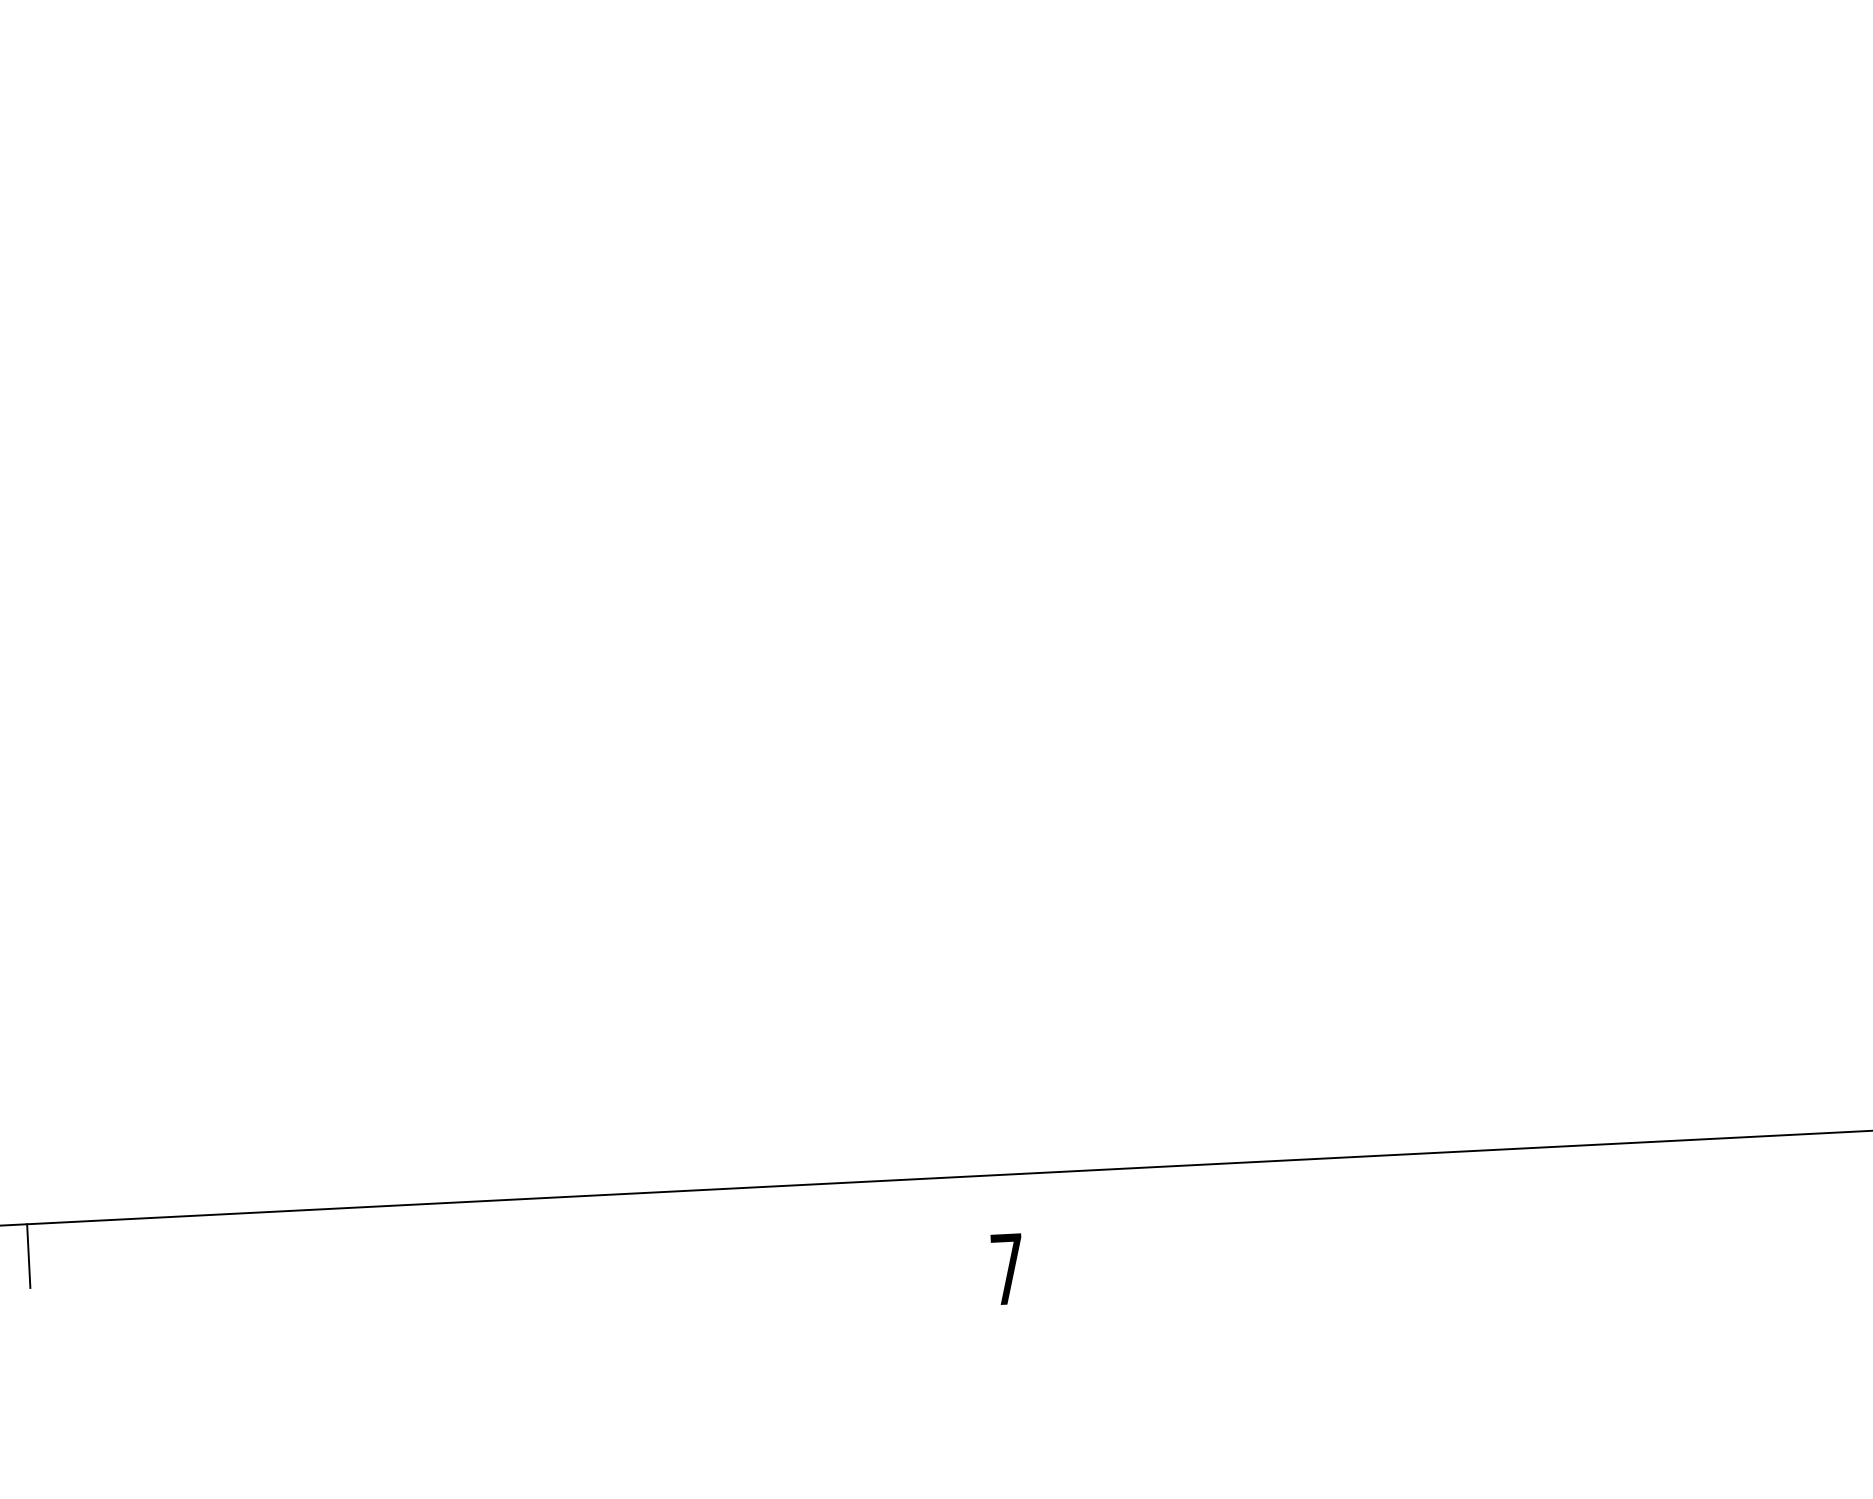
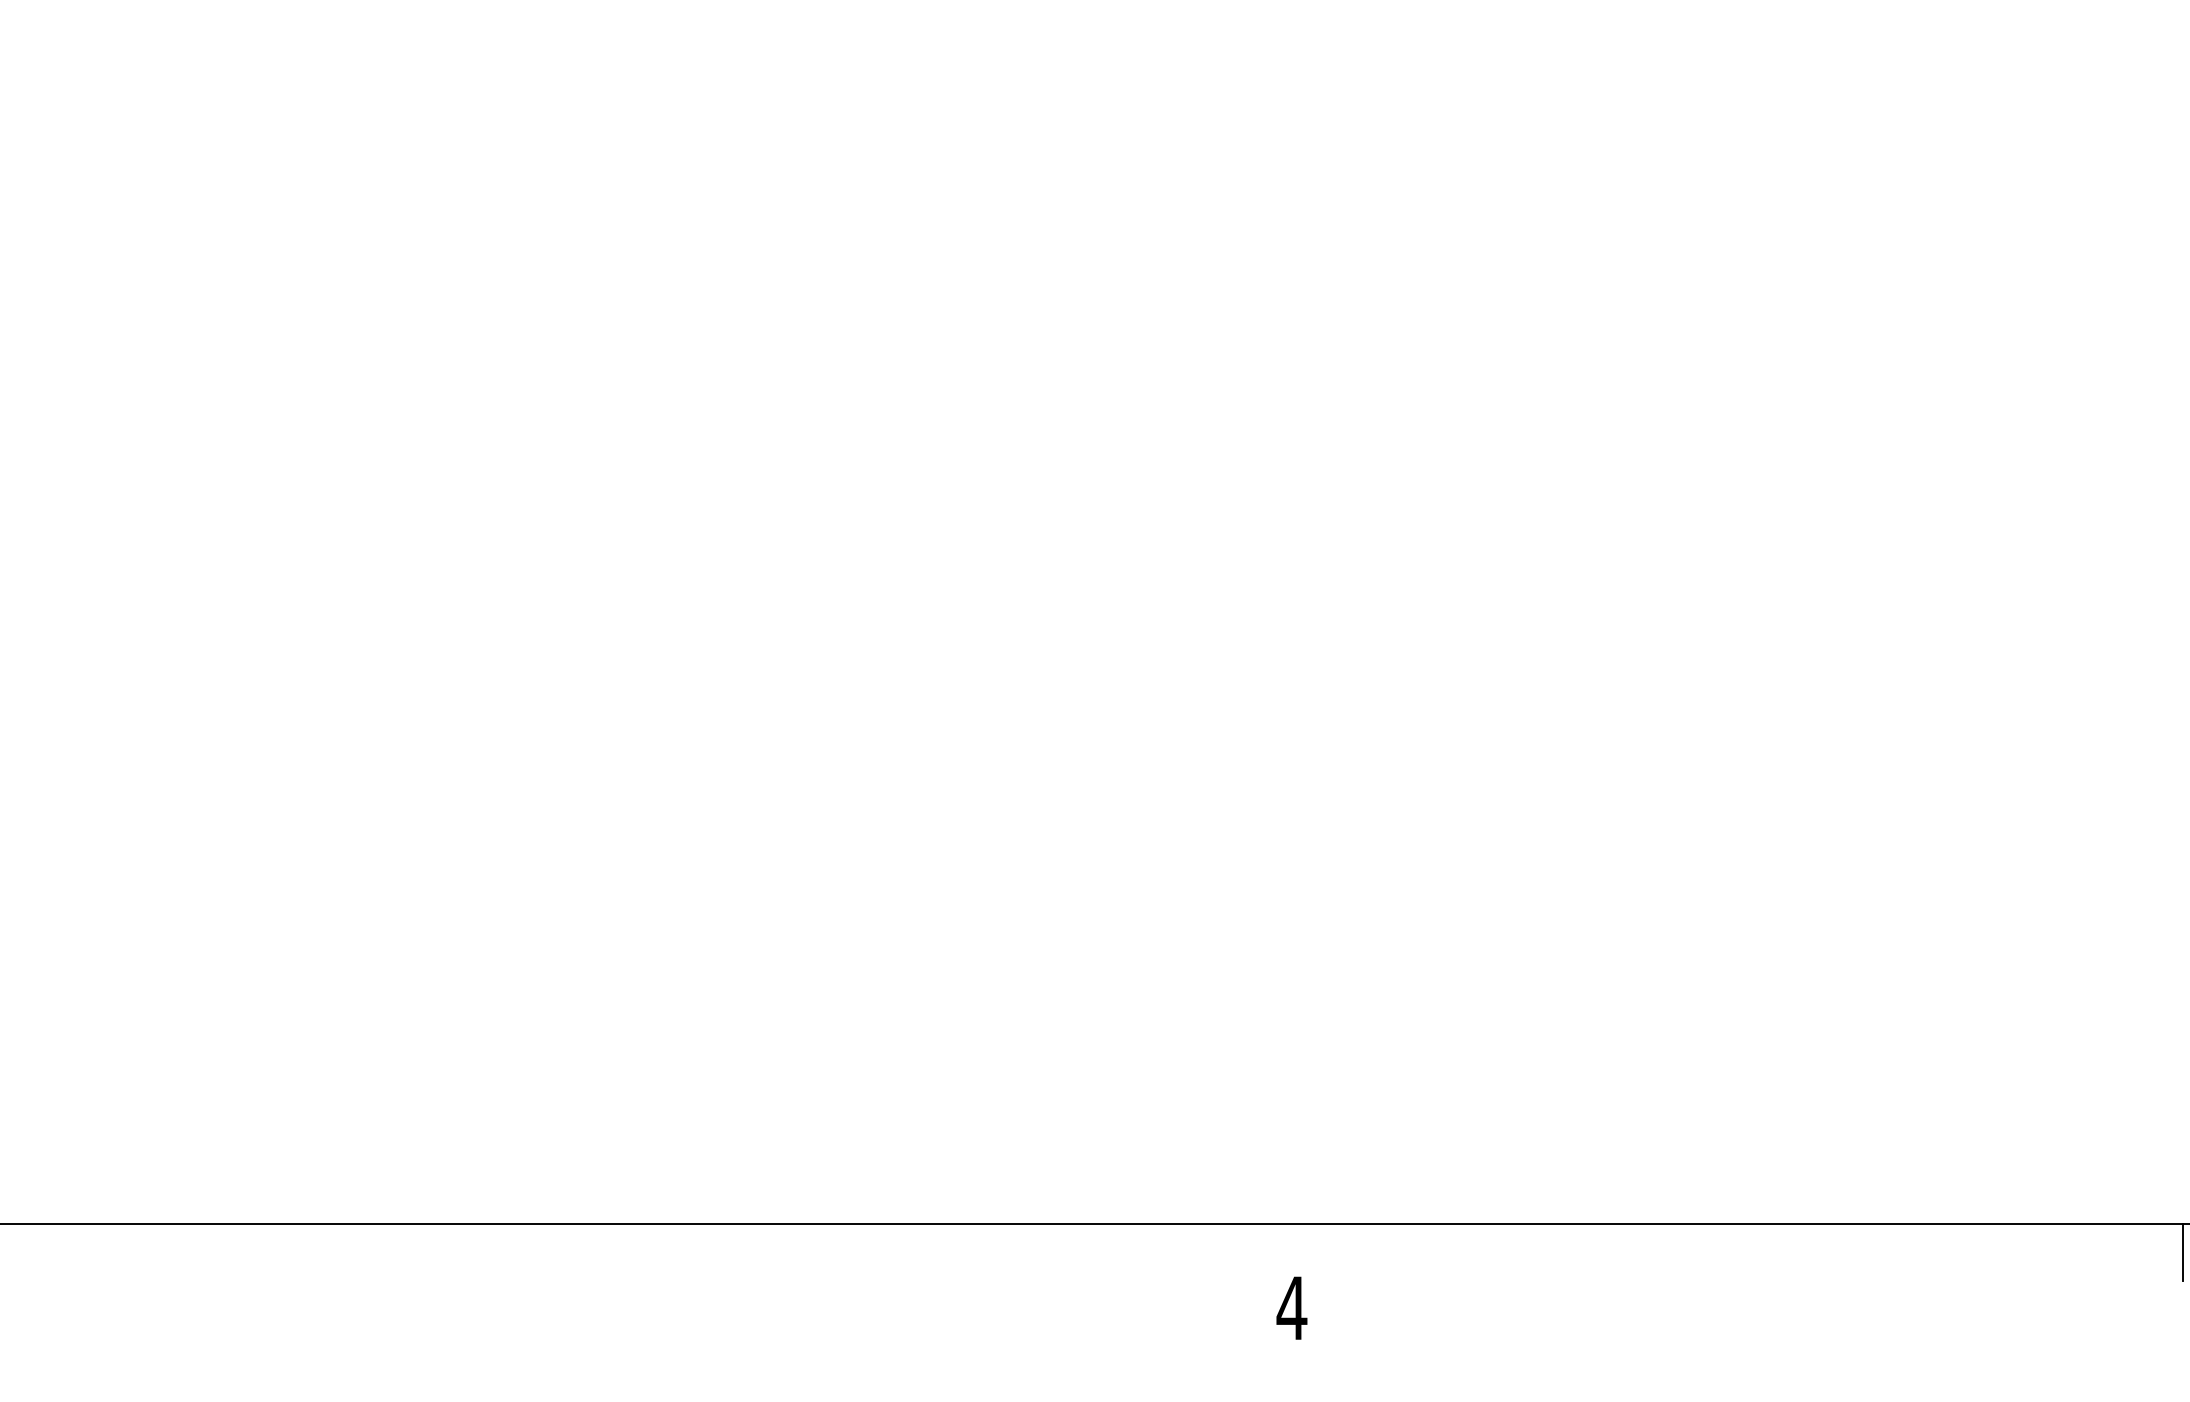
line: (29, 1255) -> (420, 1251), removed
text: (1006, 1268) -> (1291, 1307), 7 -> 4

